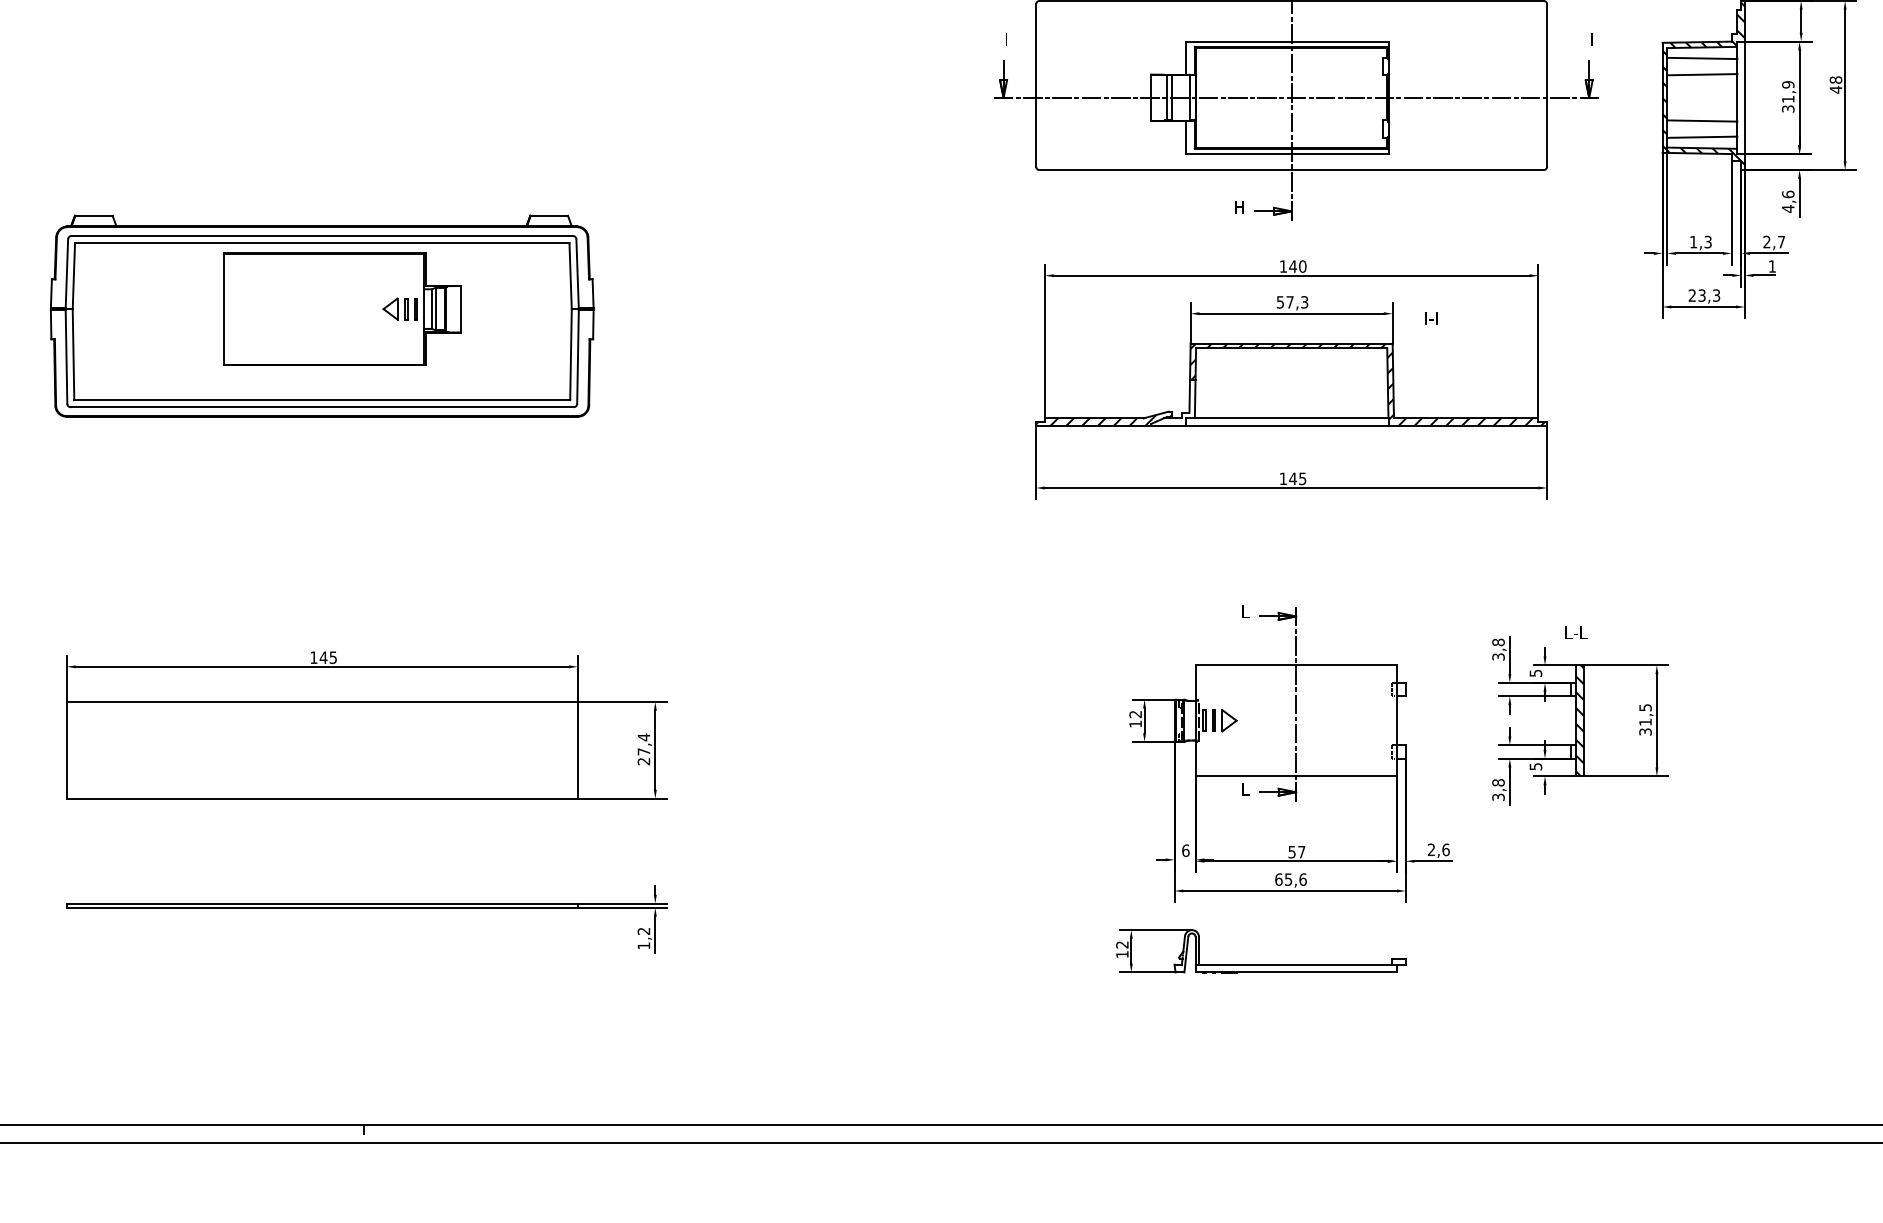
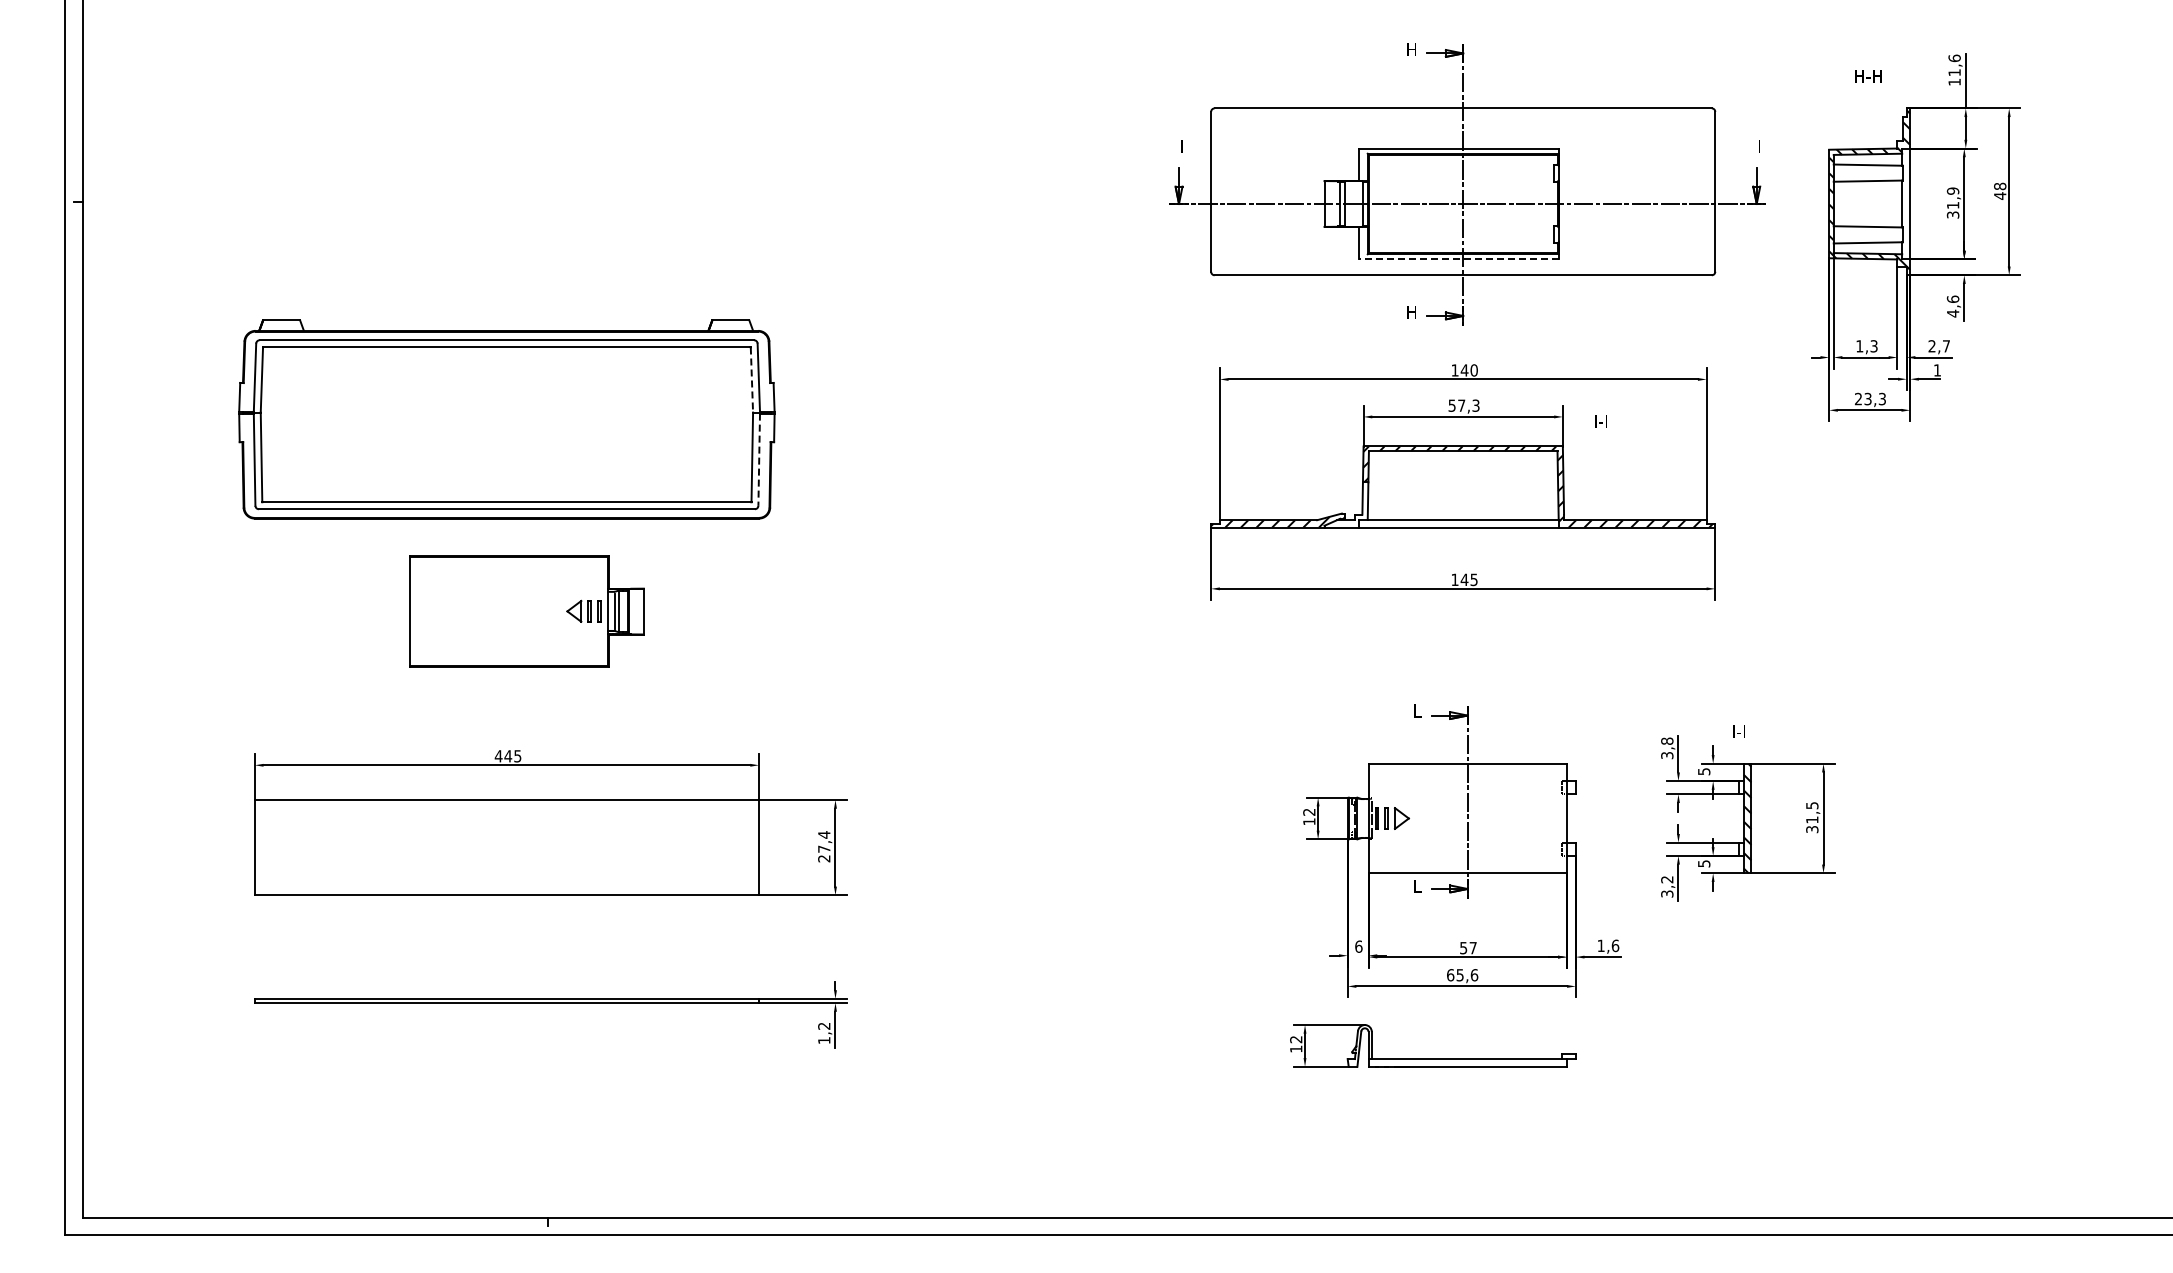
line: (1287, 154) -> (1459, 259), solid -> dashed
line: (570, 276) -> (751, 380), solid -> dashed
part: (342, 309) -> (526, 611), moved
line: (578, 357) -> (759, 460), solid -> dashed
text: (1576, 632) -> (1744, 731), L-L -> I-I
text: (313, 657) -> (498, 756), 145 -> 445
text: (1498, 782) -> (1667, 879), 3,8 -> 3,2
text: (1430, 849) -> (1600, 945), 2,6 -> 1,6

